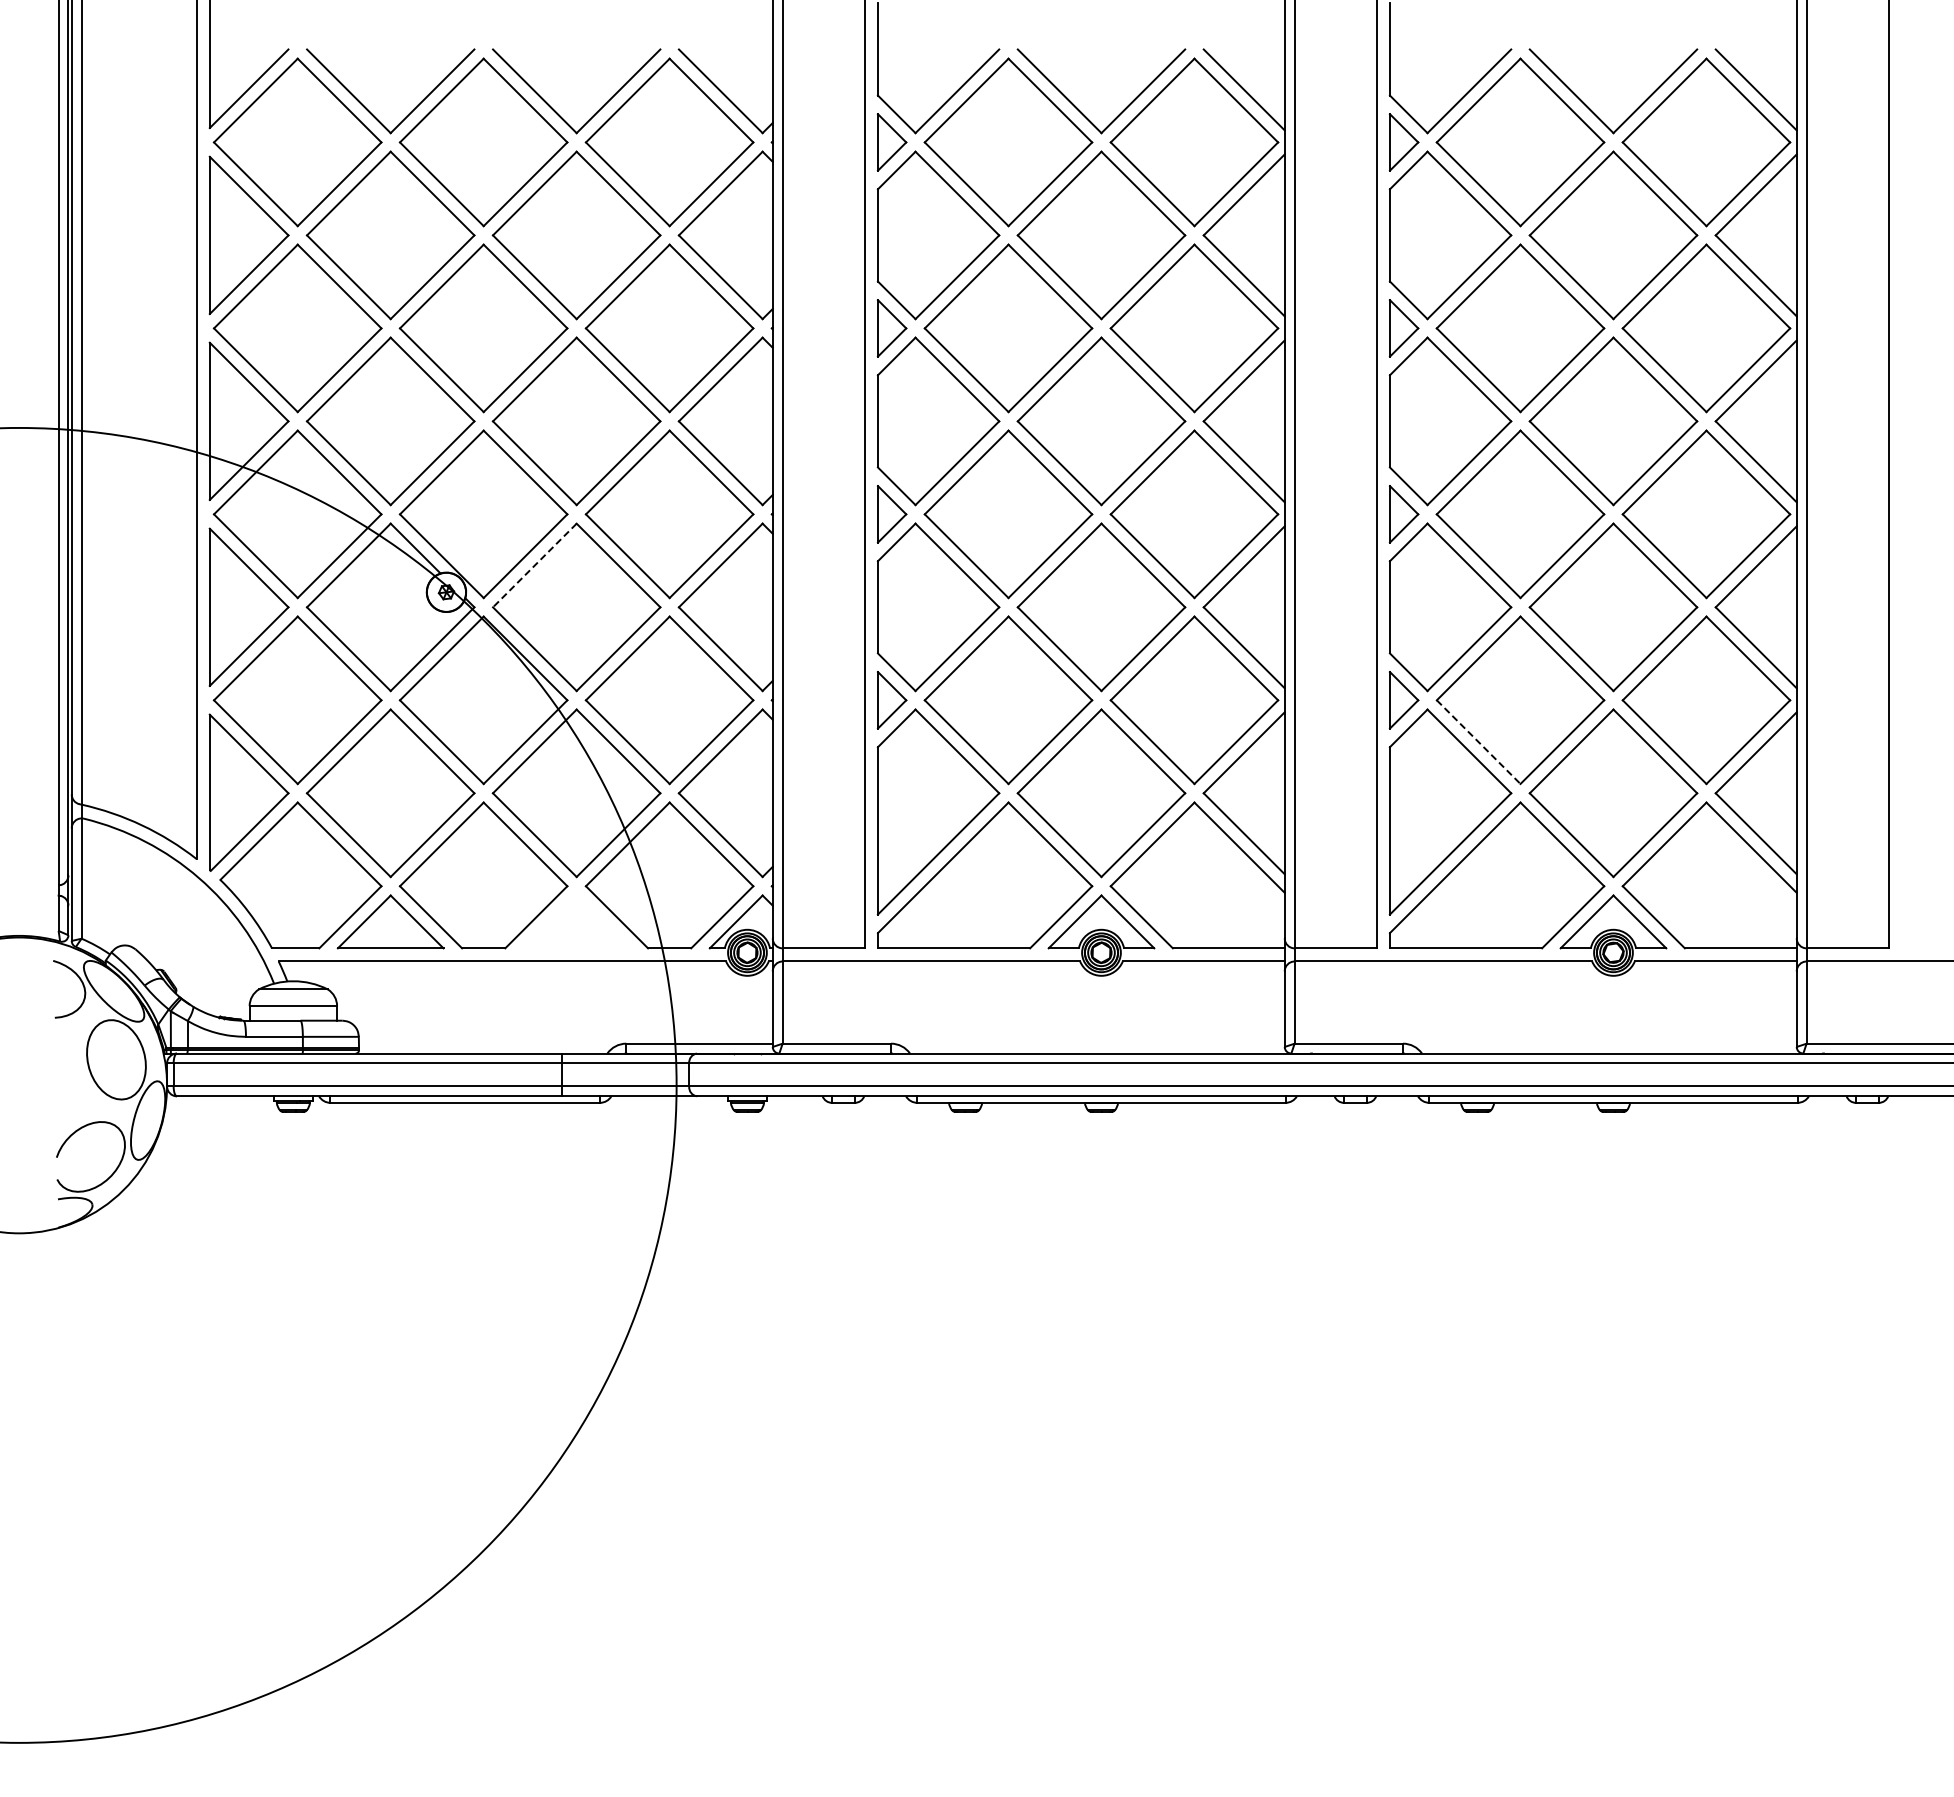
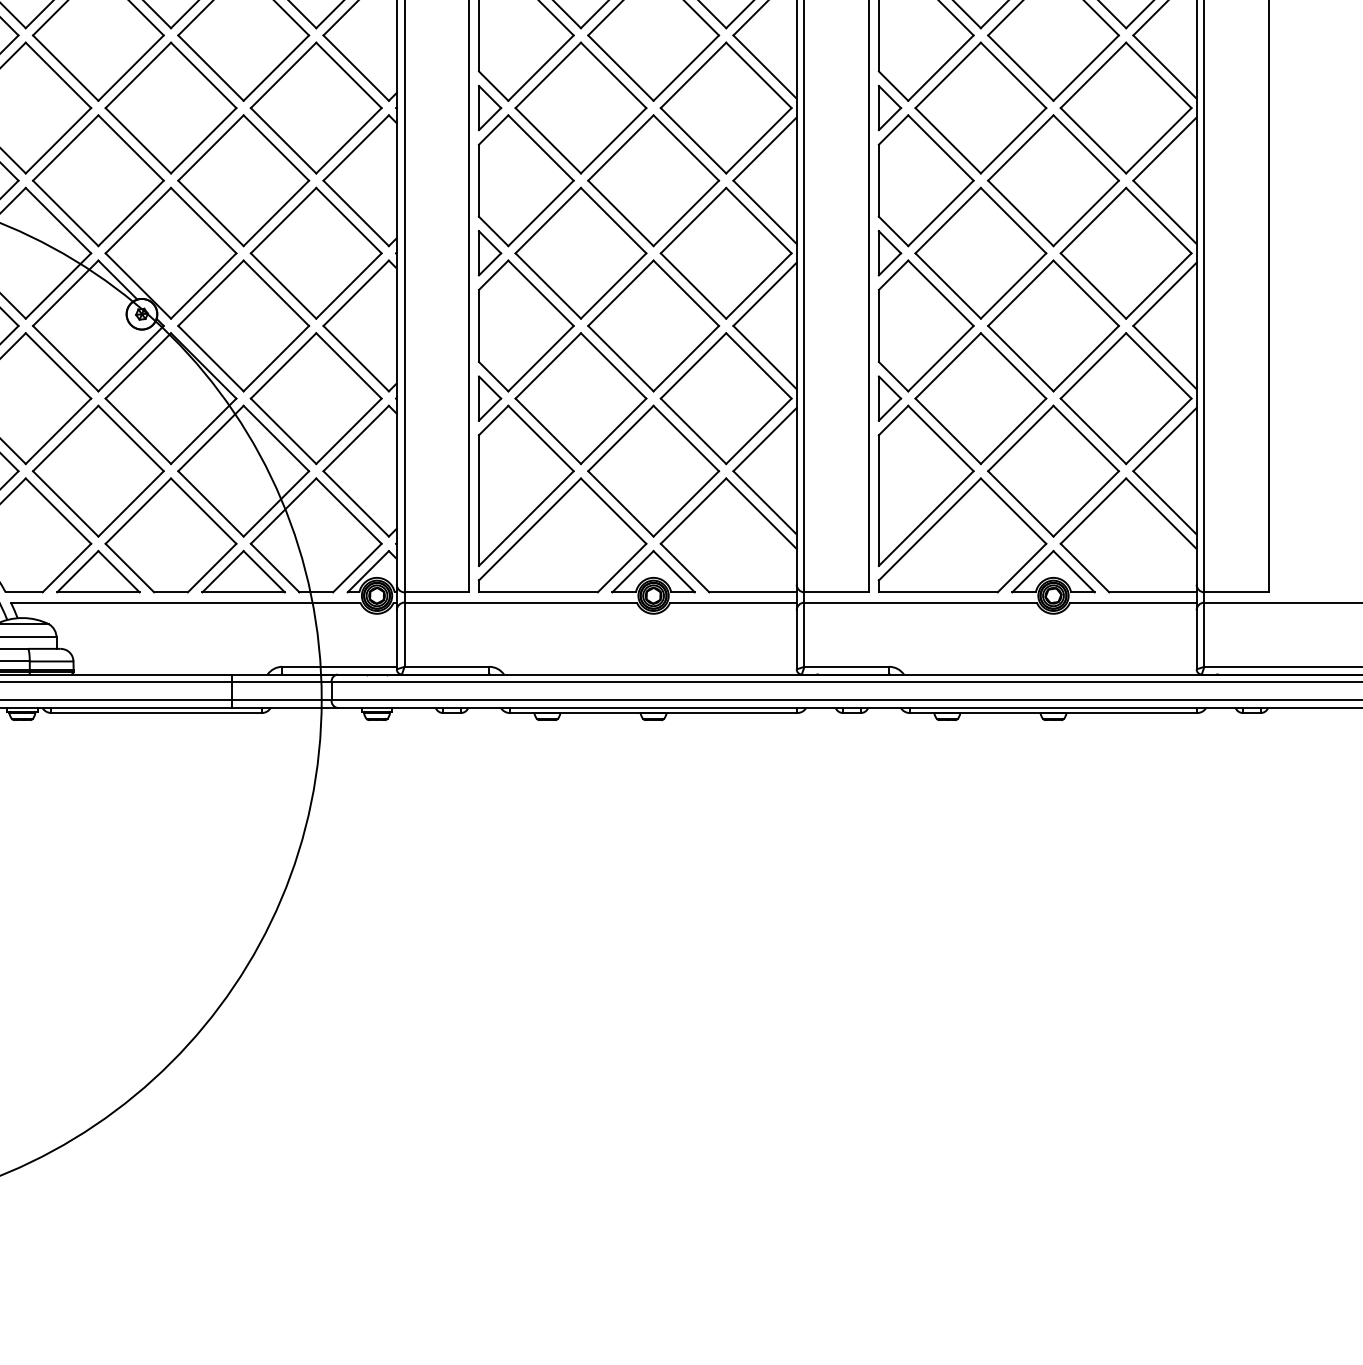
line: (534, 565) -> (210, 293), dashed -> solid
line: (1479, 742) -> (948, 431), dashed -> solid
part: (576, 921) -> (243, 571), added

